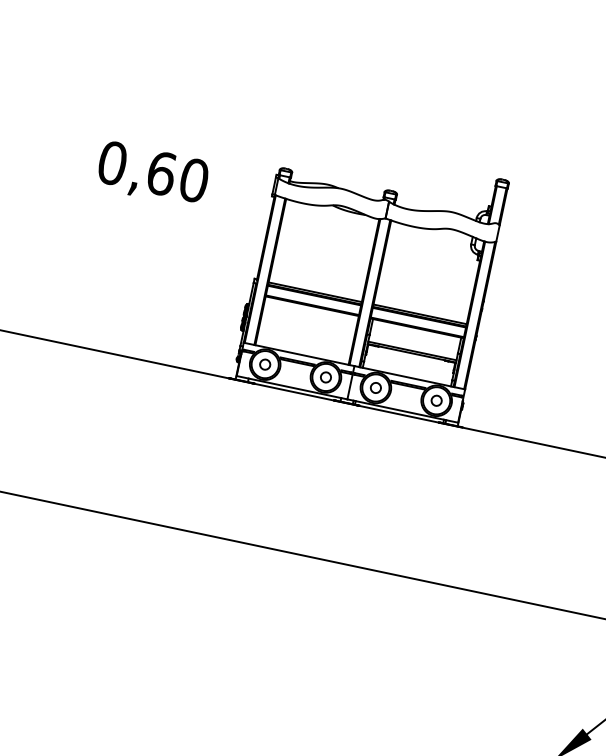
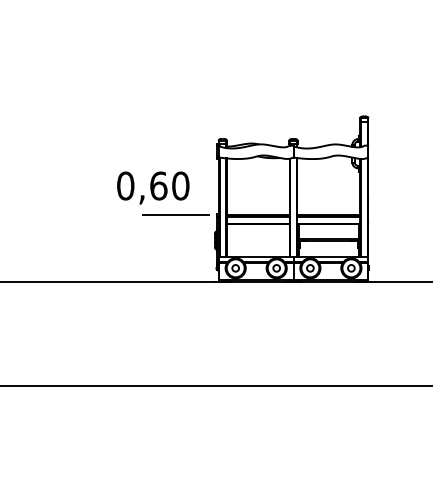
text: (153, 174) -> (153, 187), moved
line: (194, 266) -> (176, 214), added

